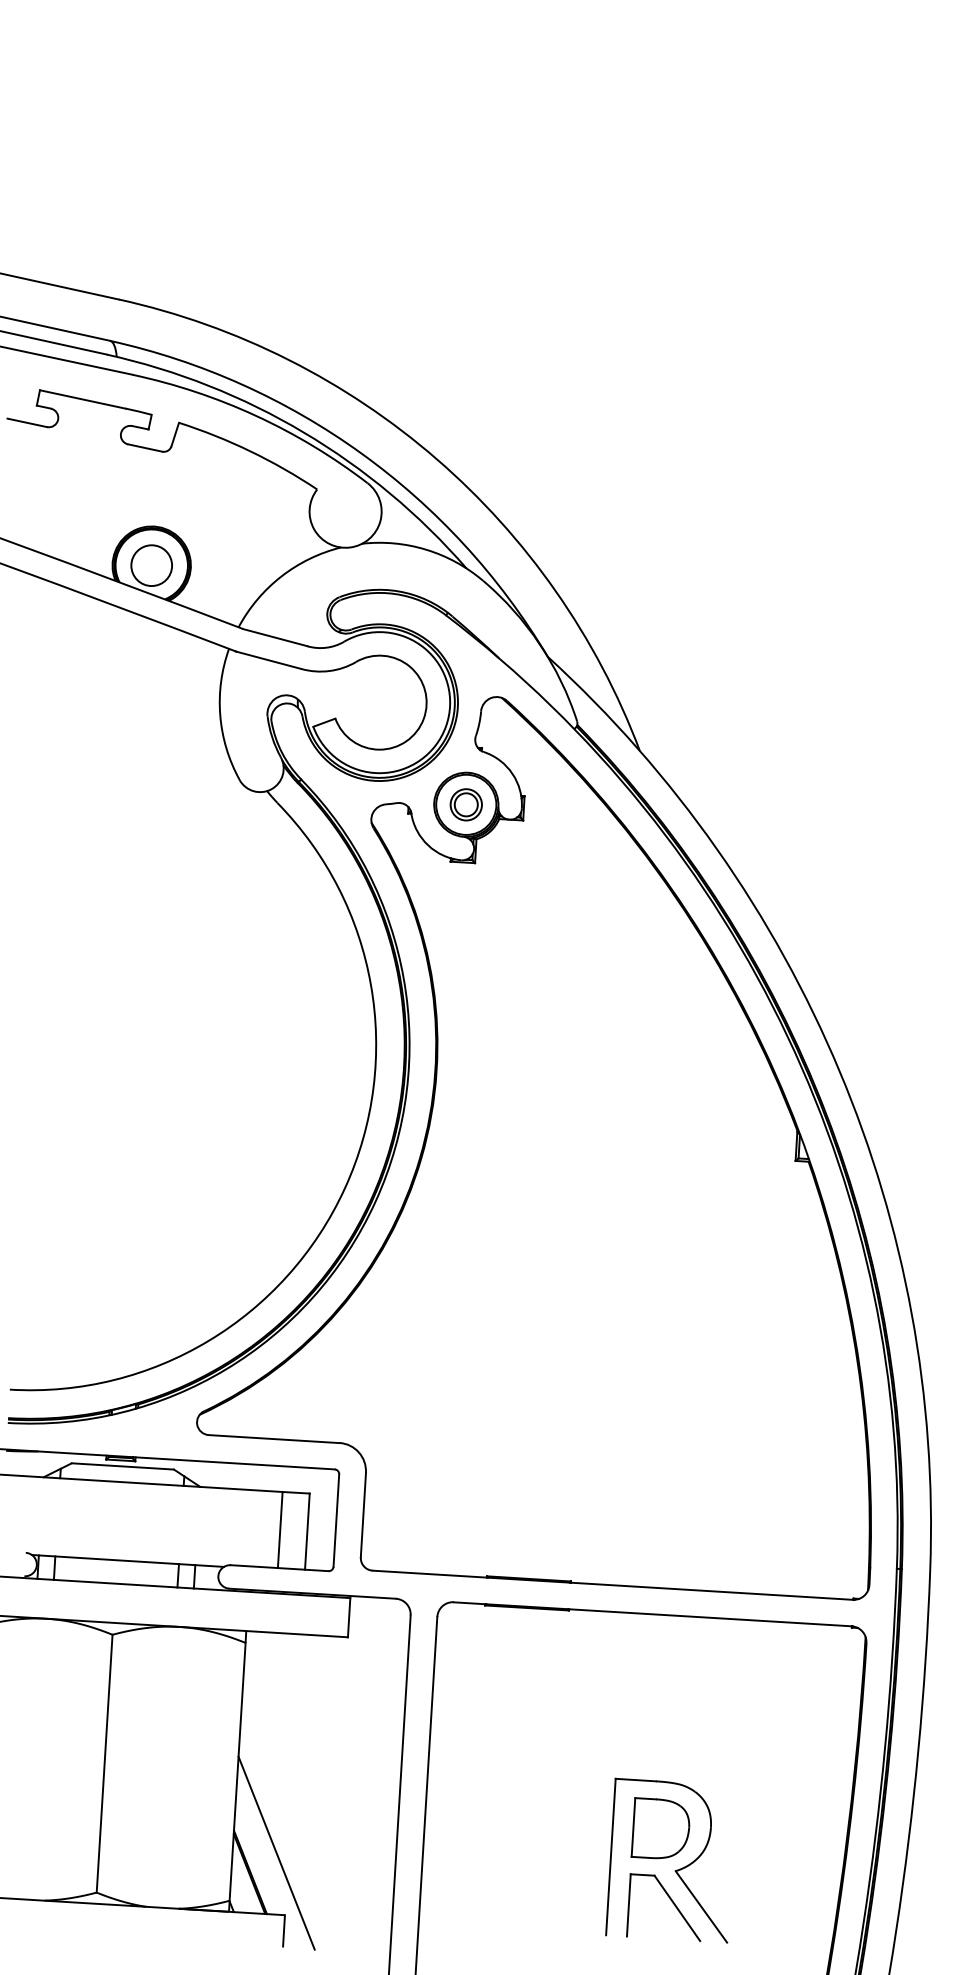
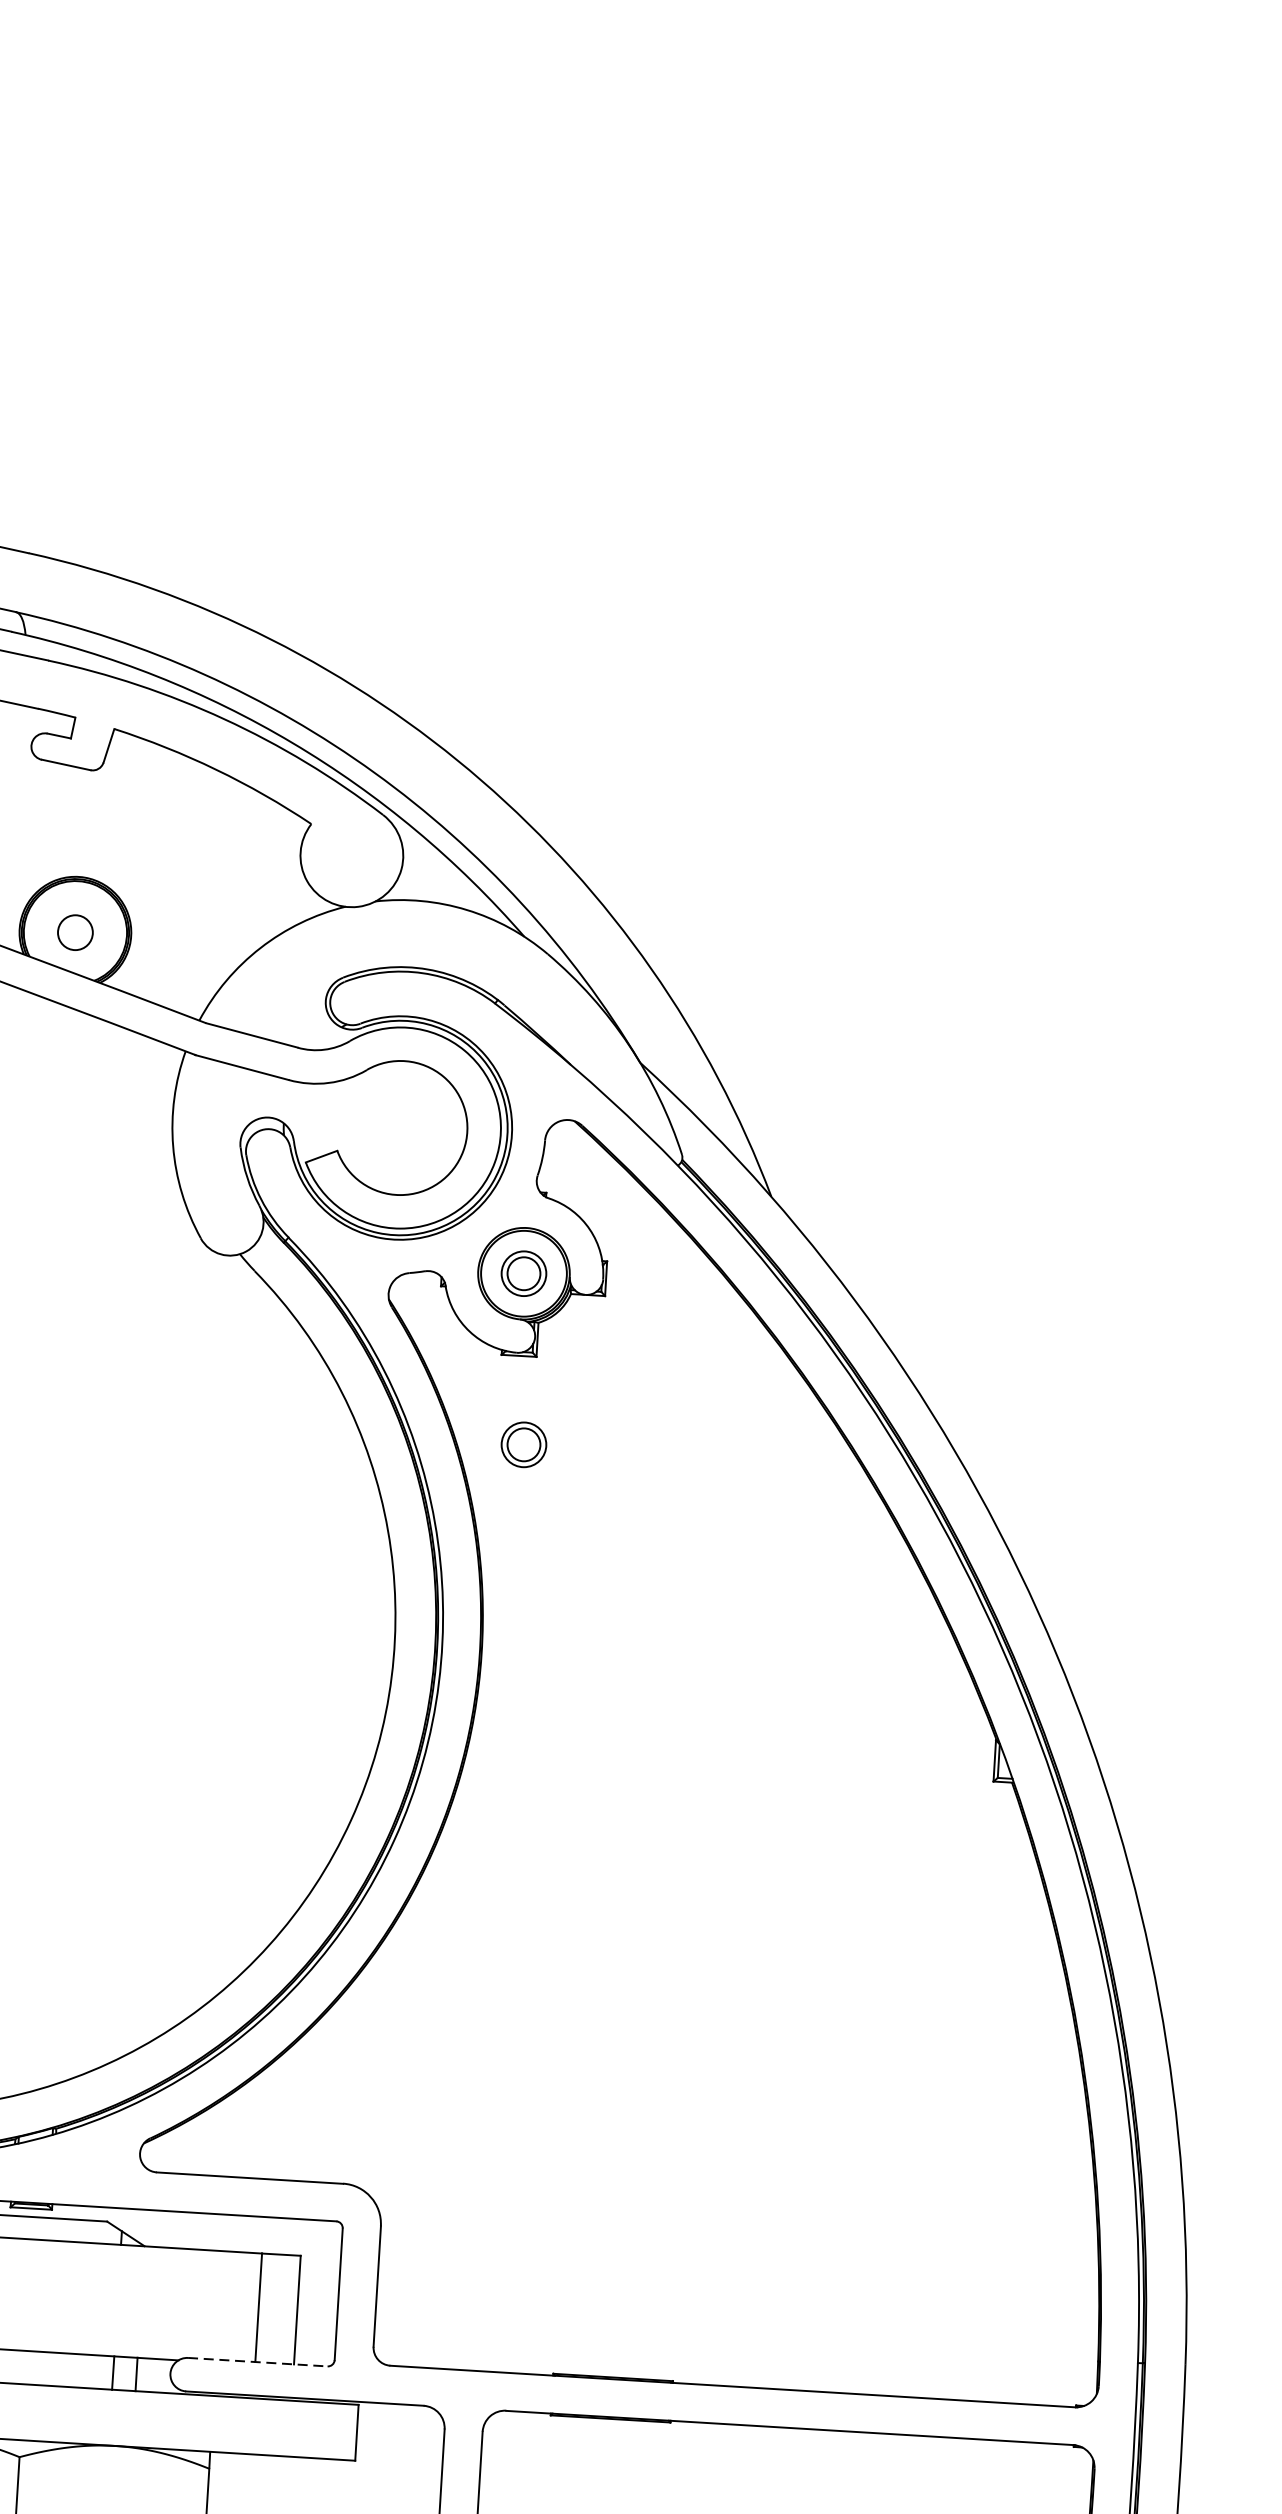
circle: (151, 565) -> (75, 932), size x0.6
part: (465, 924) -> (522, 1444), added
line: (279, 1568) -> (257, 2362), solid -> dashed

